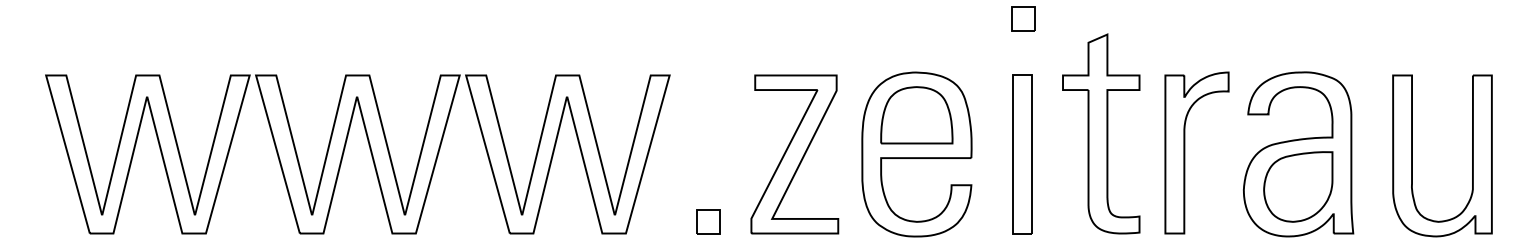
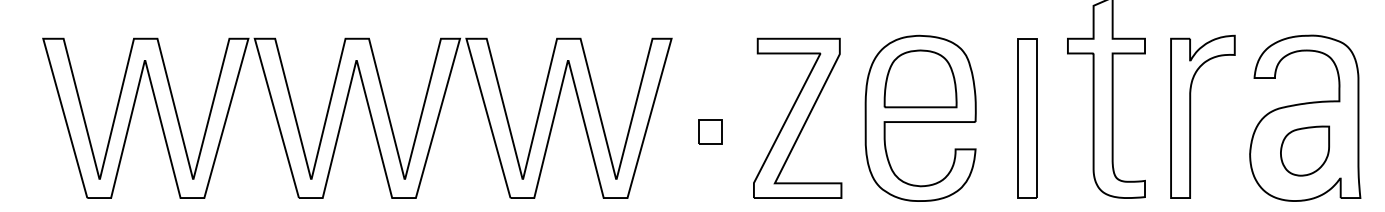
part: (1298, 186) -> (1305, 150), size x0.7
part: (708, 221) -> (710, 131), moved

